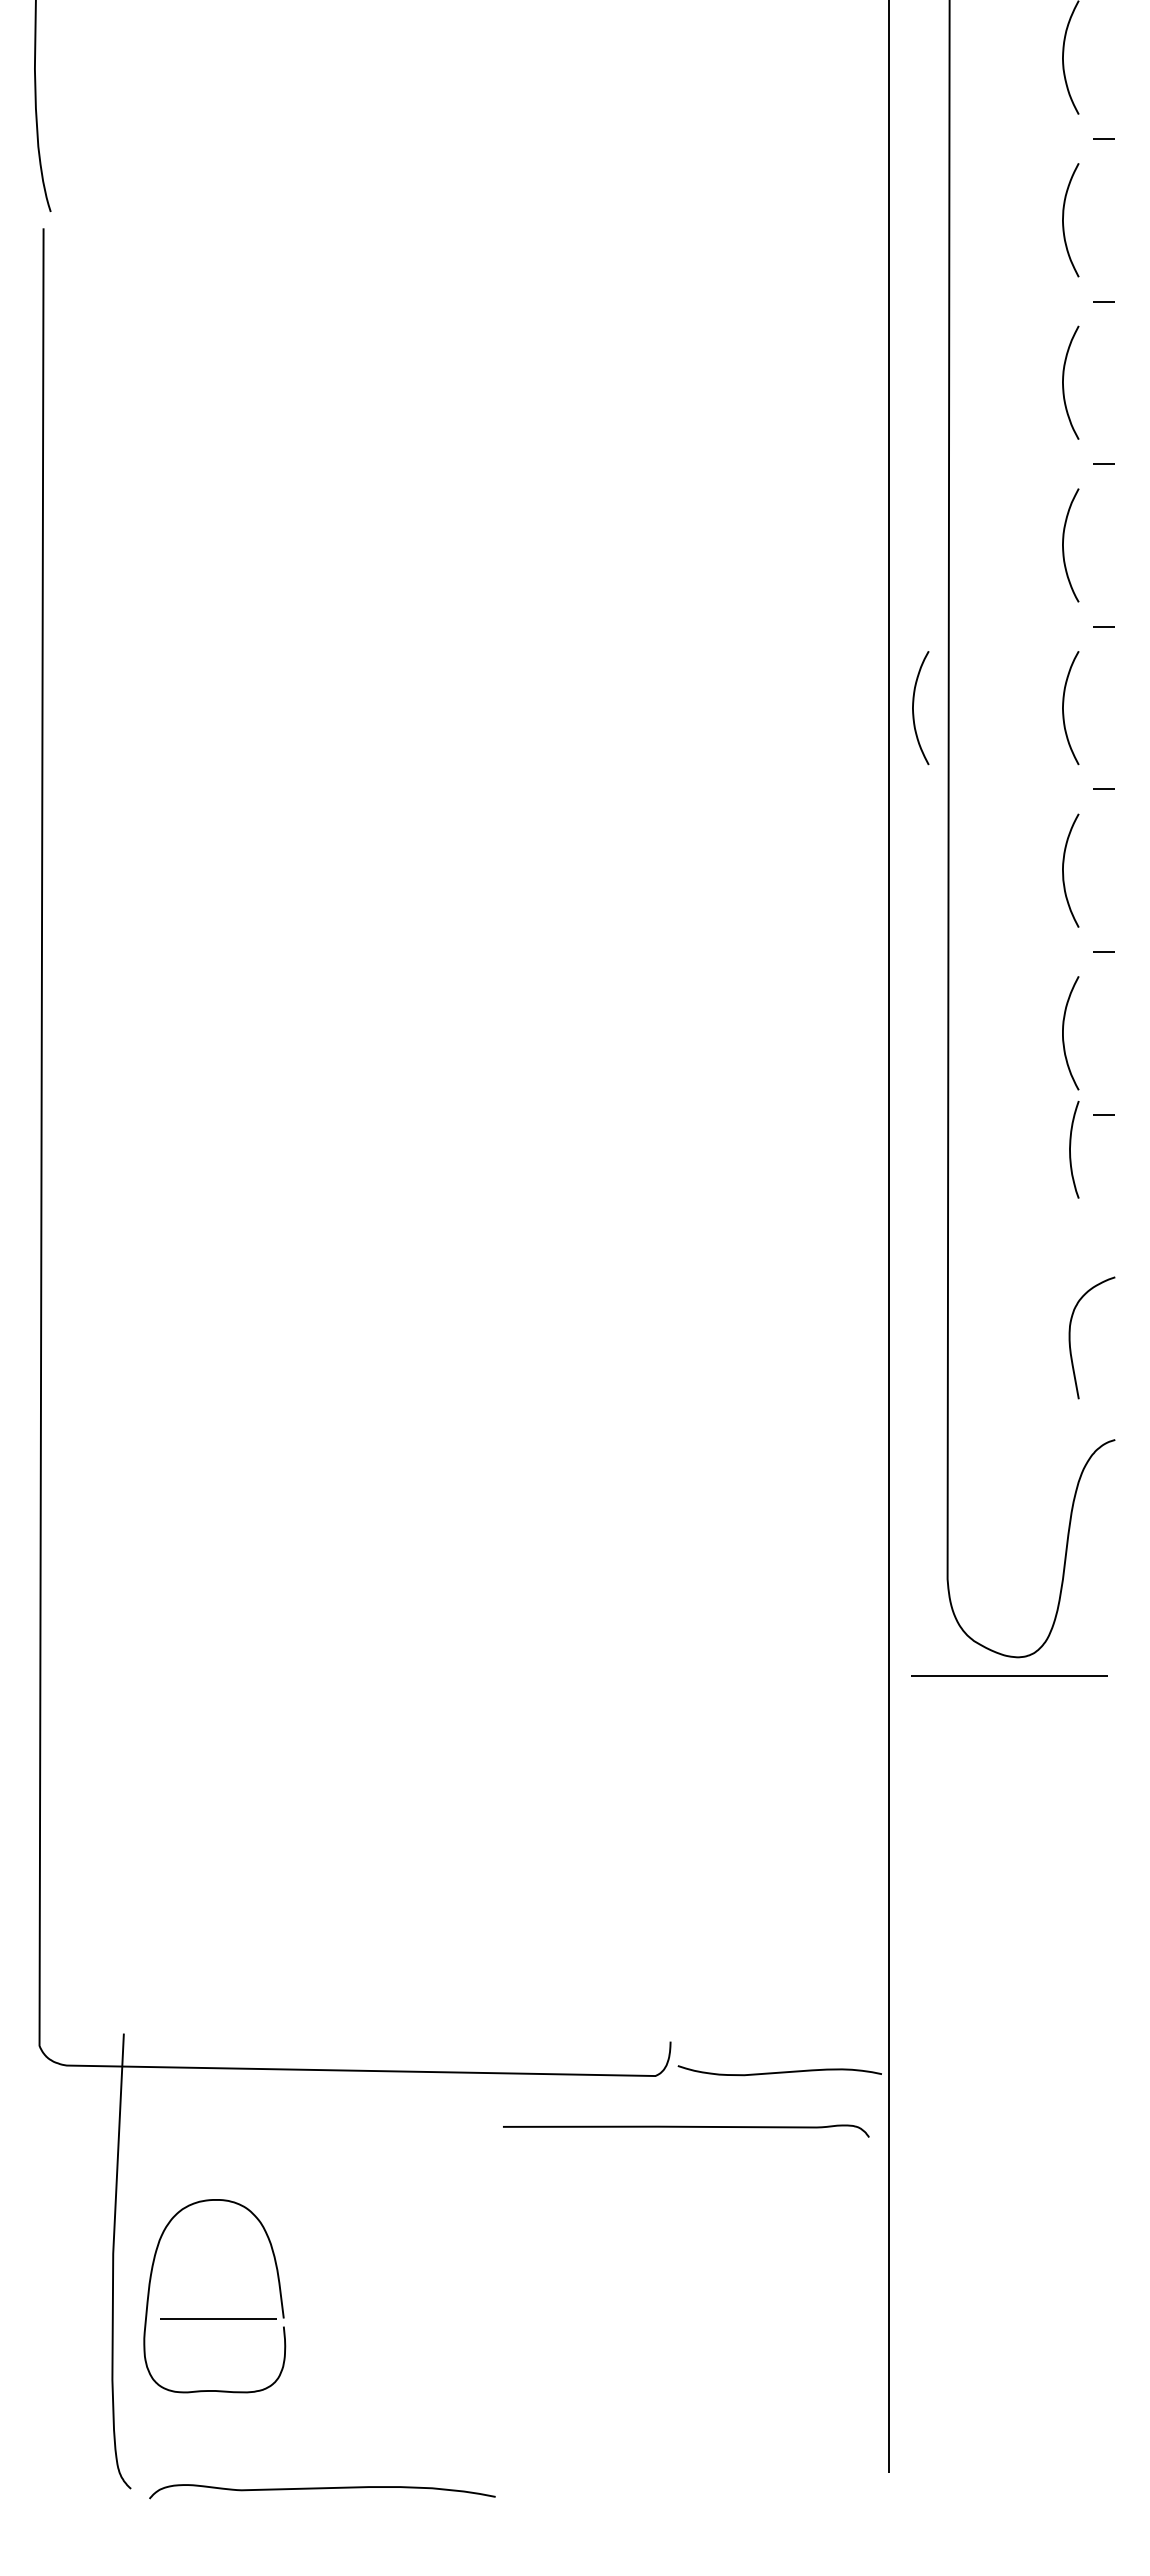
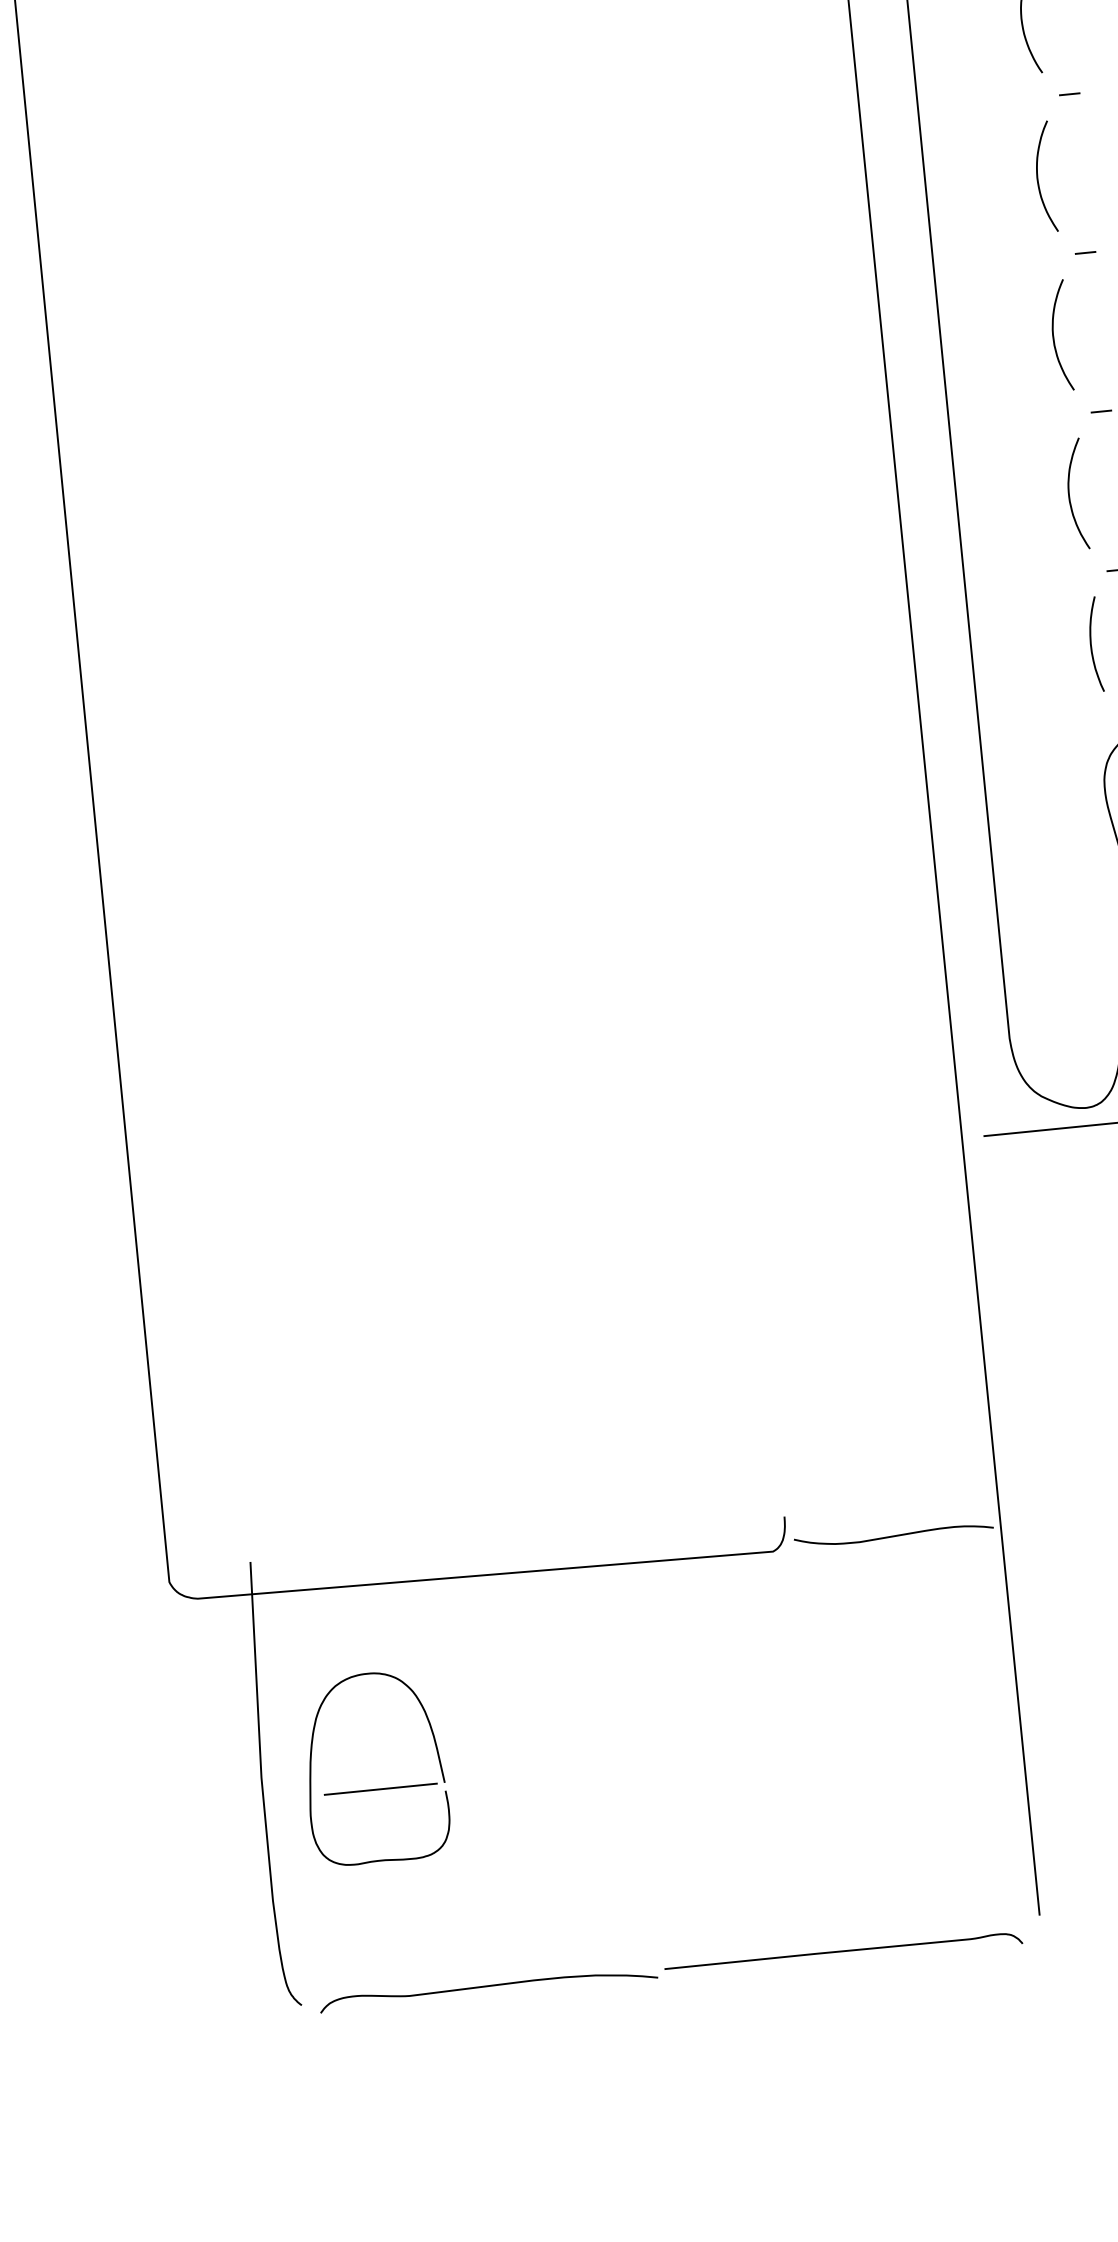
curve: (913, 708) -> (891, 192), removed
curve: (1070, 1149) -> (1091, 644), moved
curve: (686, 2127) -> (843, 1951), moved
part: (214, 2318) -> (377, 1789), moved

